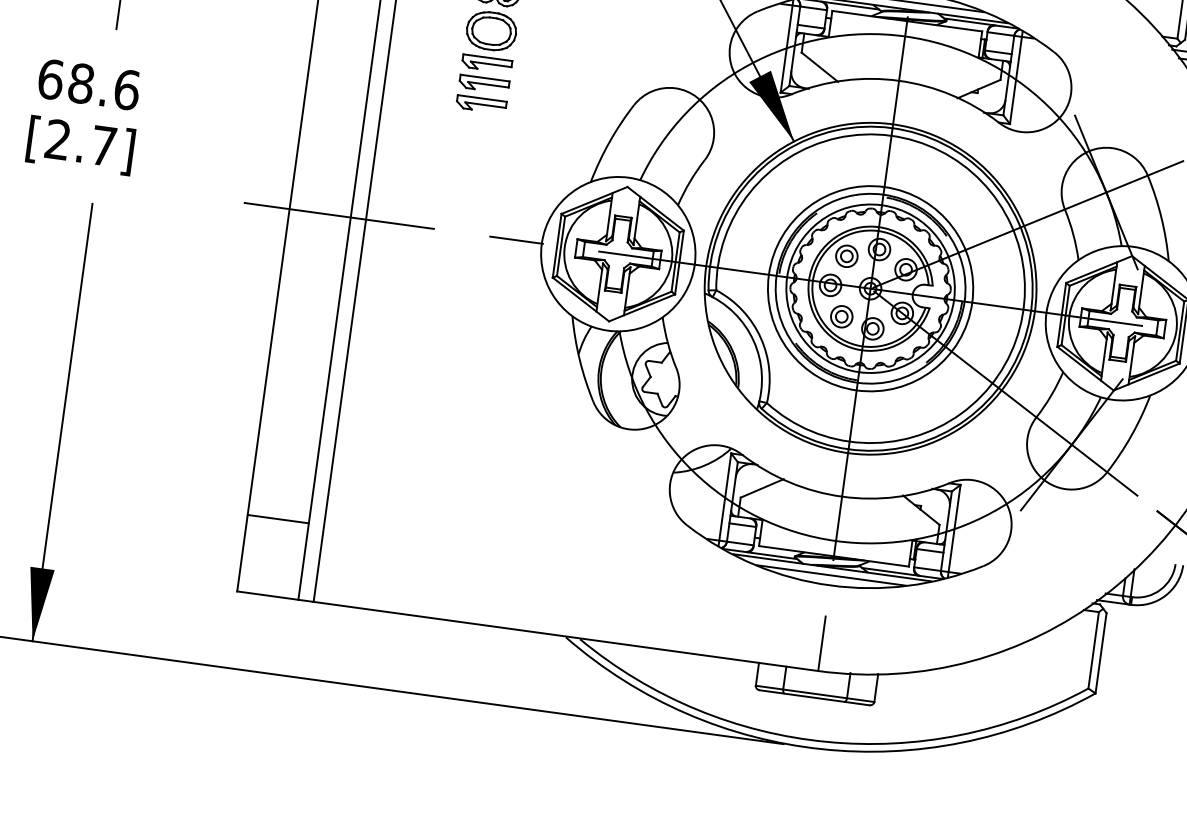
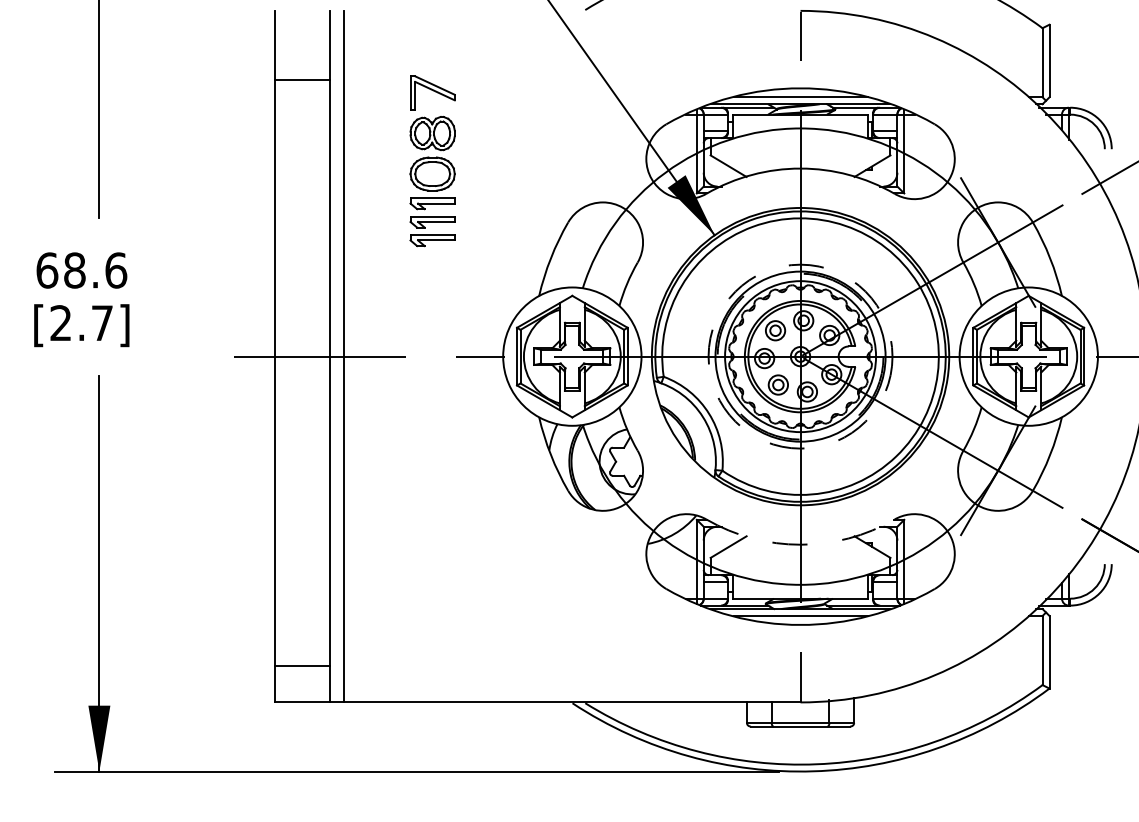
circle: (870, 288) -> (800, 356), solid -> dashed
arc: (842, 496) -> (800, 544), solid -> dashed
line: (278, 519) -> (302, 666), moved

